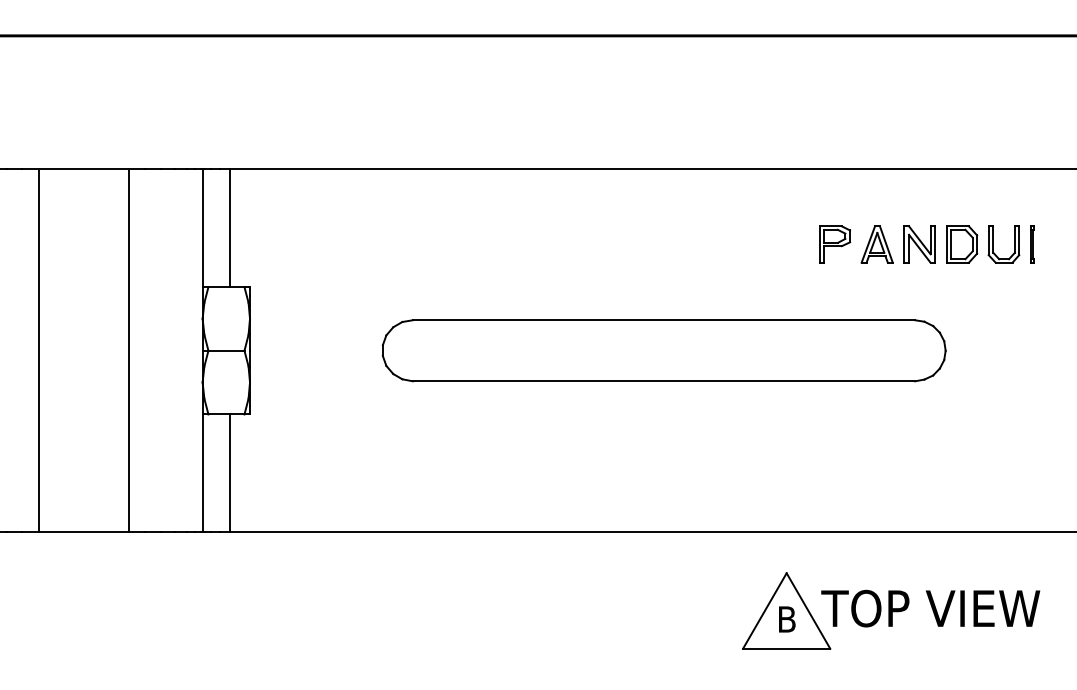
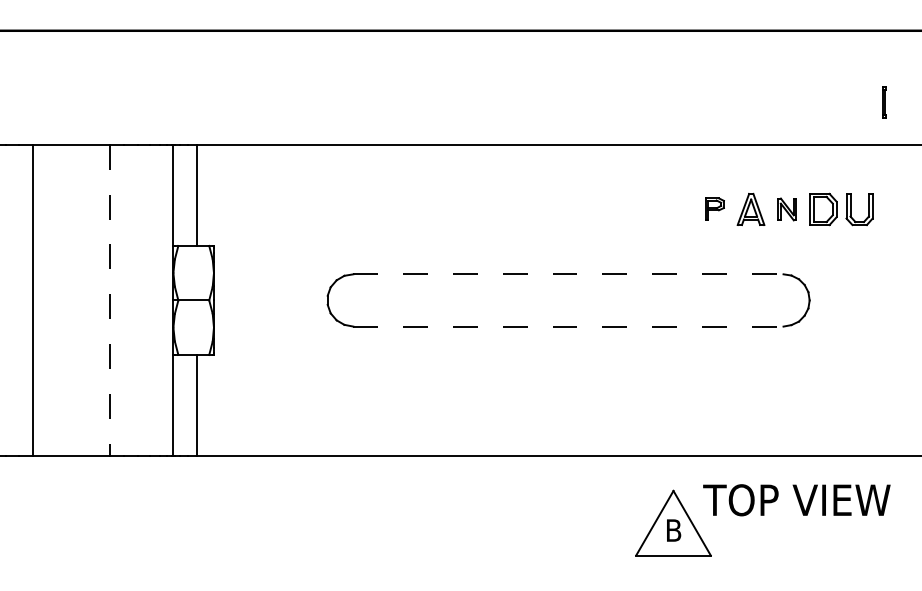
part: (834, 243) -> (714, 208), size x0.7
part: (918, 244) -> (786, 209), size x0.7
line: (1033, 244) -> (884, 102), moved
line: (664, 320) -> (568, 274), solid -> dashed
line: (129, 350) -> (110, 300), solid -> dashed
line: (664, 381) -> (568, 326), solid -> dashed
text: (930, 608) -> (796, 500), moved

